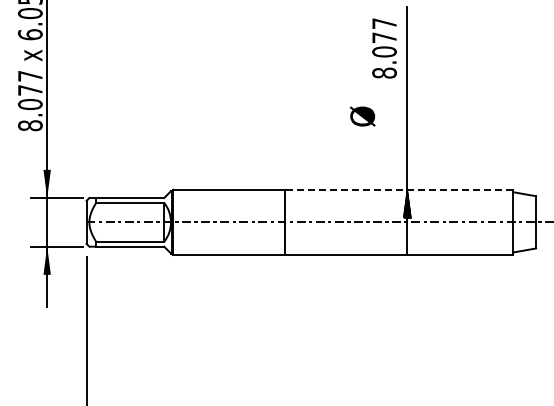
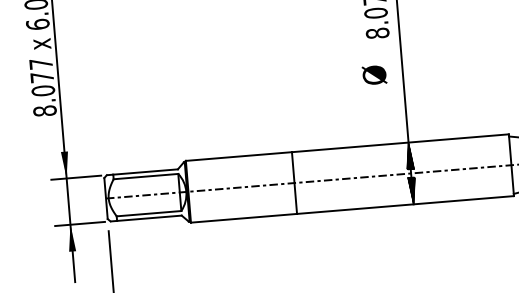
text: (362, 116) -> (374, 75), moved
line: (398, 189) -> (400, 142), dashed -> solid
hatch: (407, 240) -> (412, 190), added

